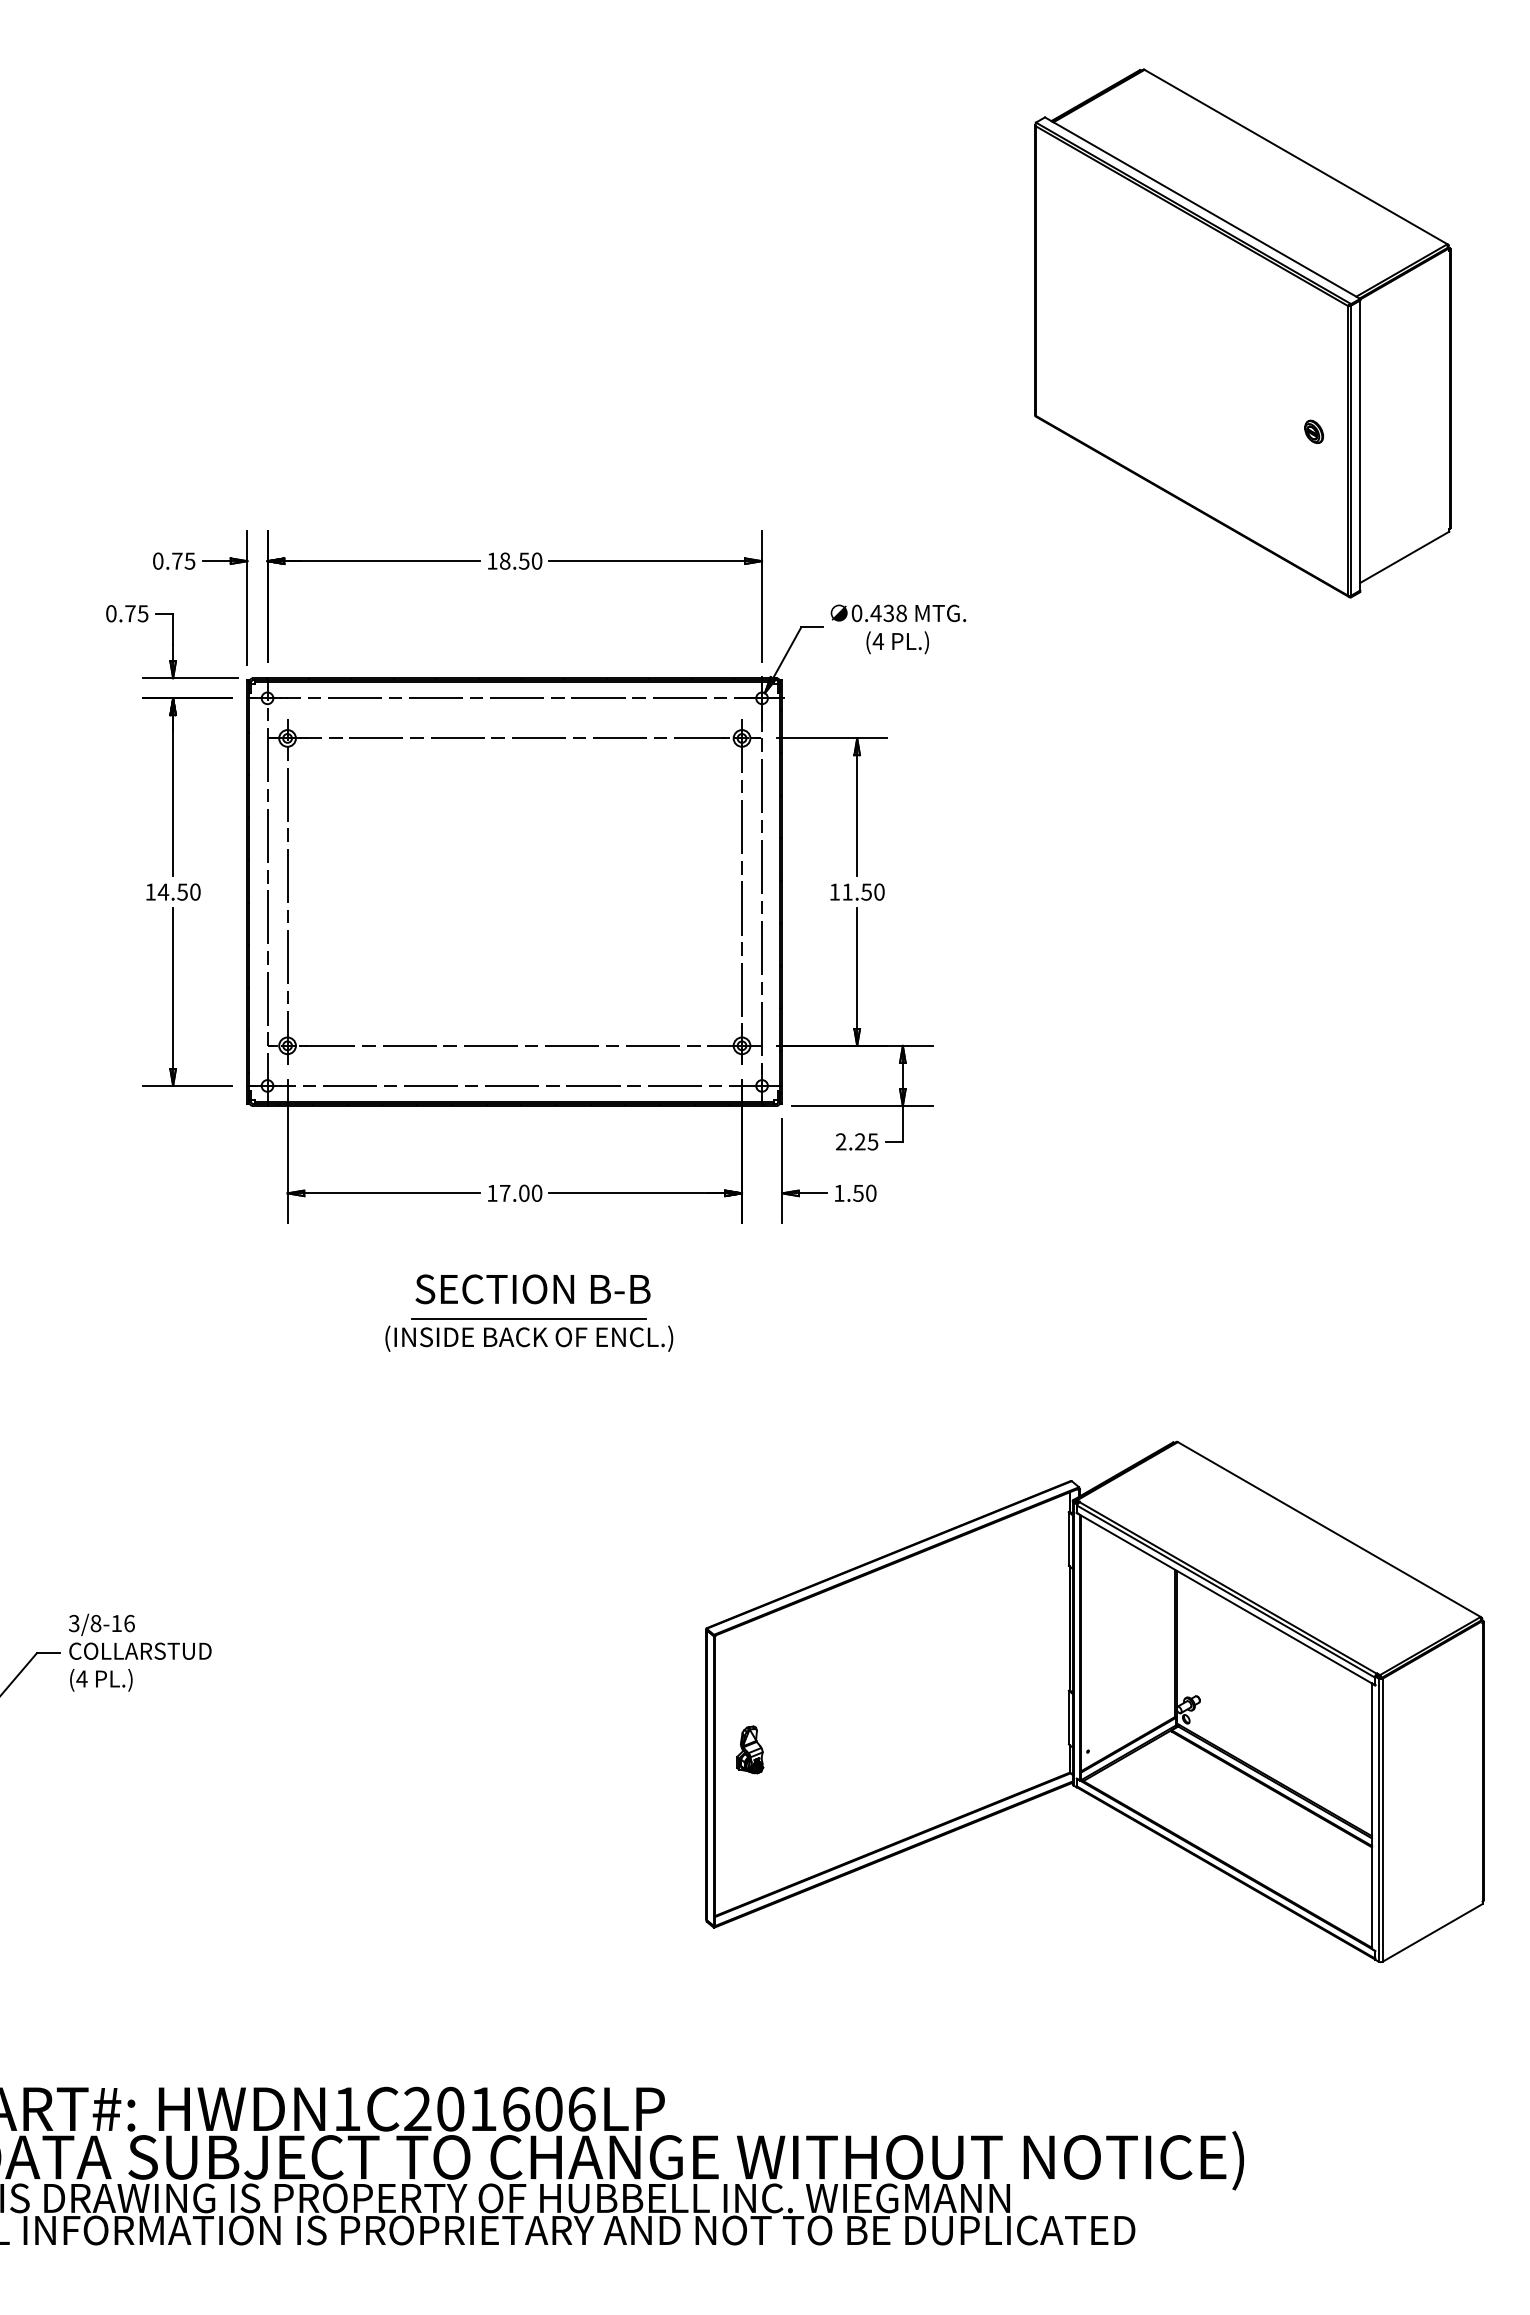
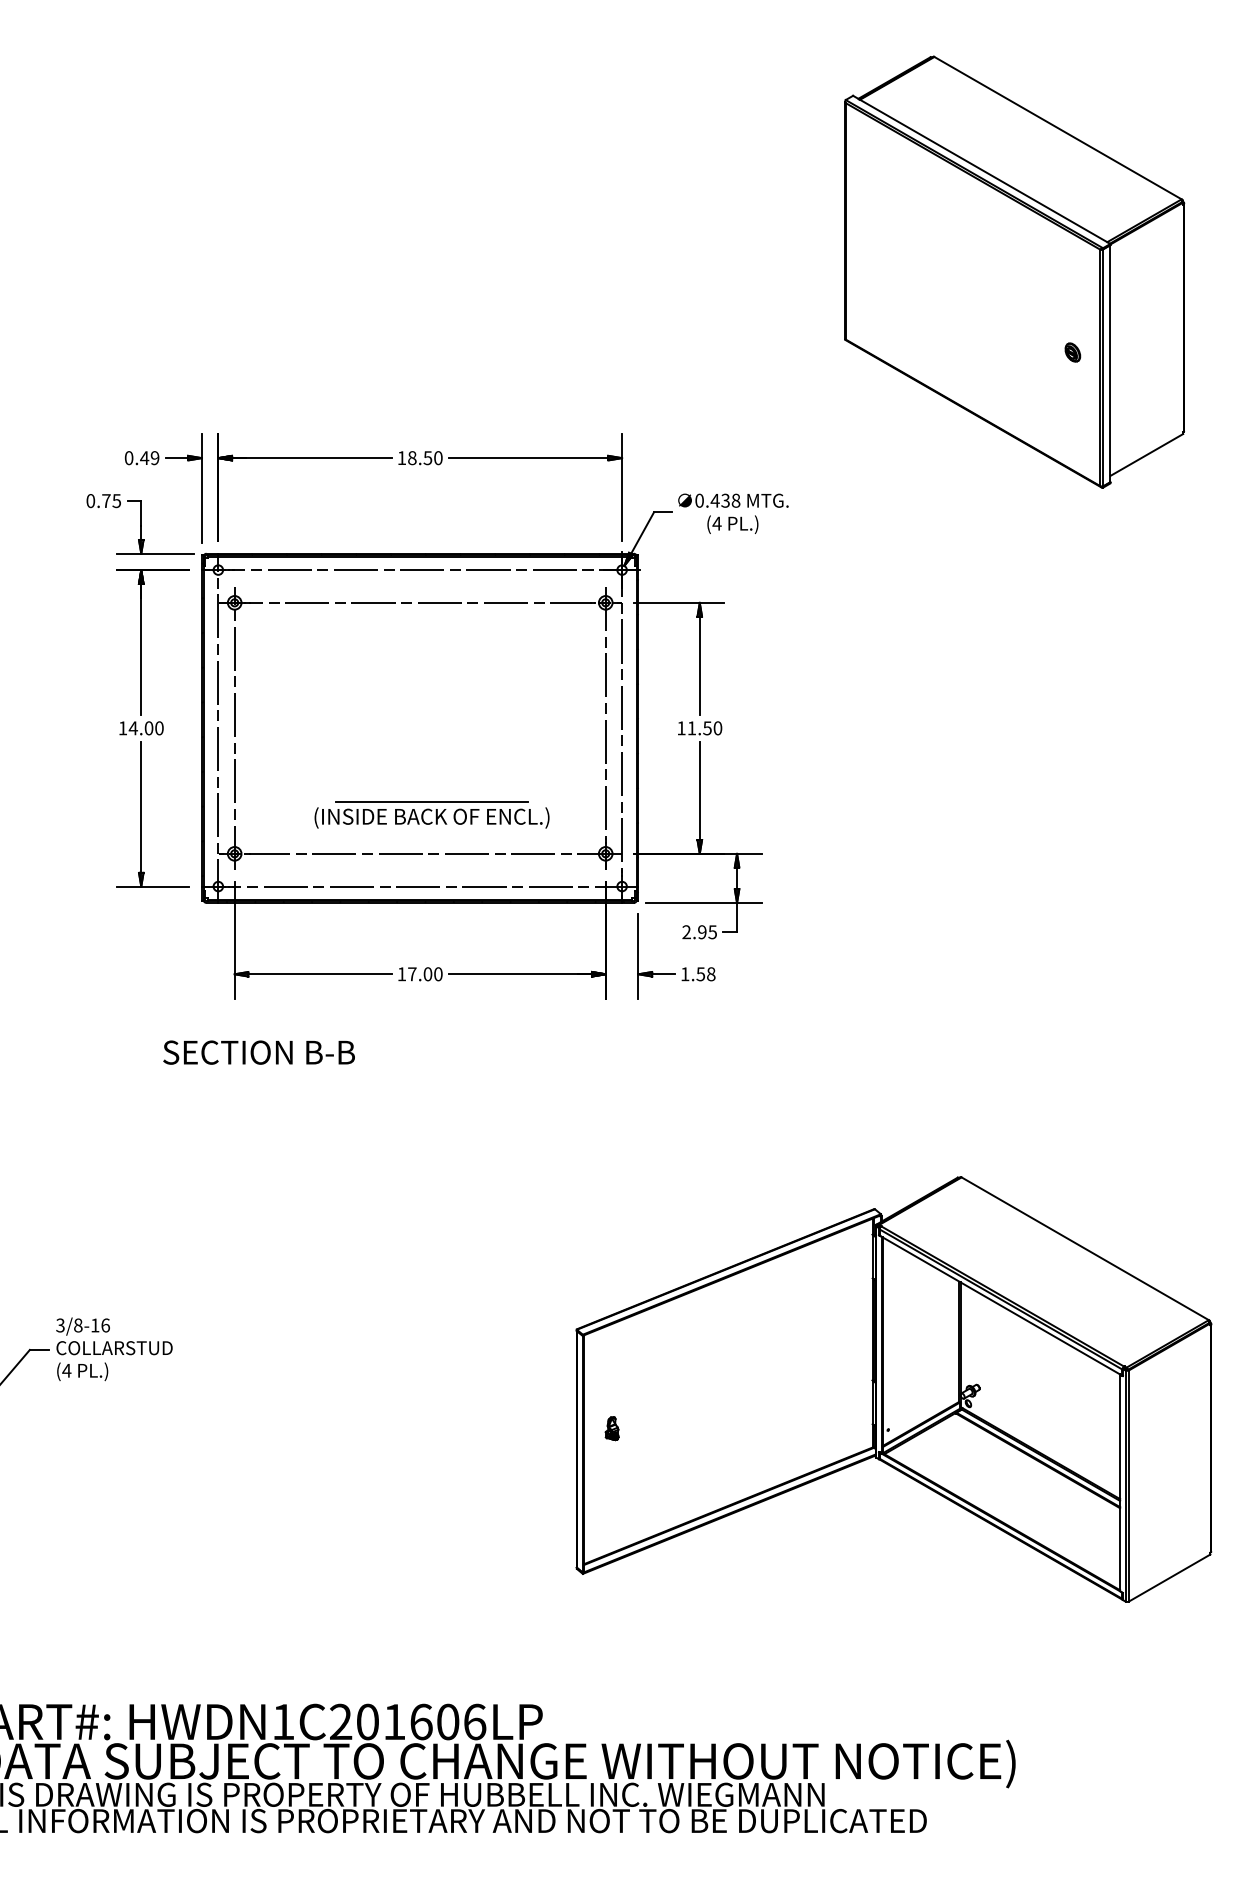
text: (183, 561) -> (149, 458), 0.75 -> 0.49
text: (181, 892) -> (148, 728), 14.50 -> 14.00
text: (860, 1142) -> (702, 932), 2.25 -> 2.95
text: (871, 1192) -> (711, 973), 1.50 -> 1.58
text: (532, 1289) -> (258, 1052), moved
part: (528, 1334) -> (431, 814), moved
part: (749, 1749) -> (611, 1428), size x0.6

